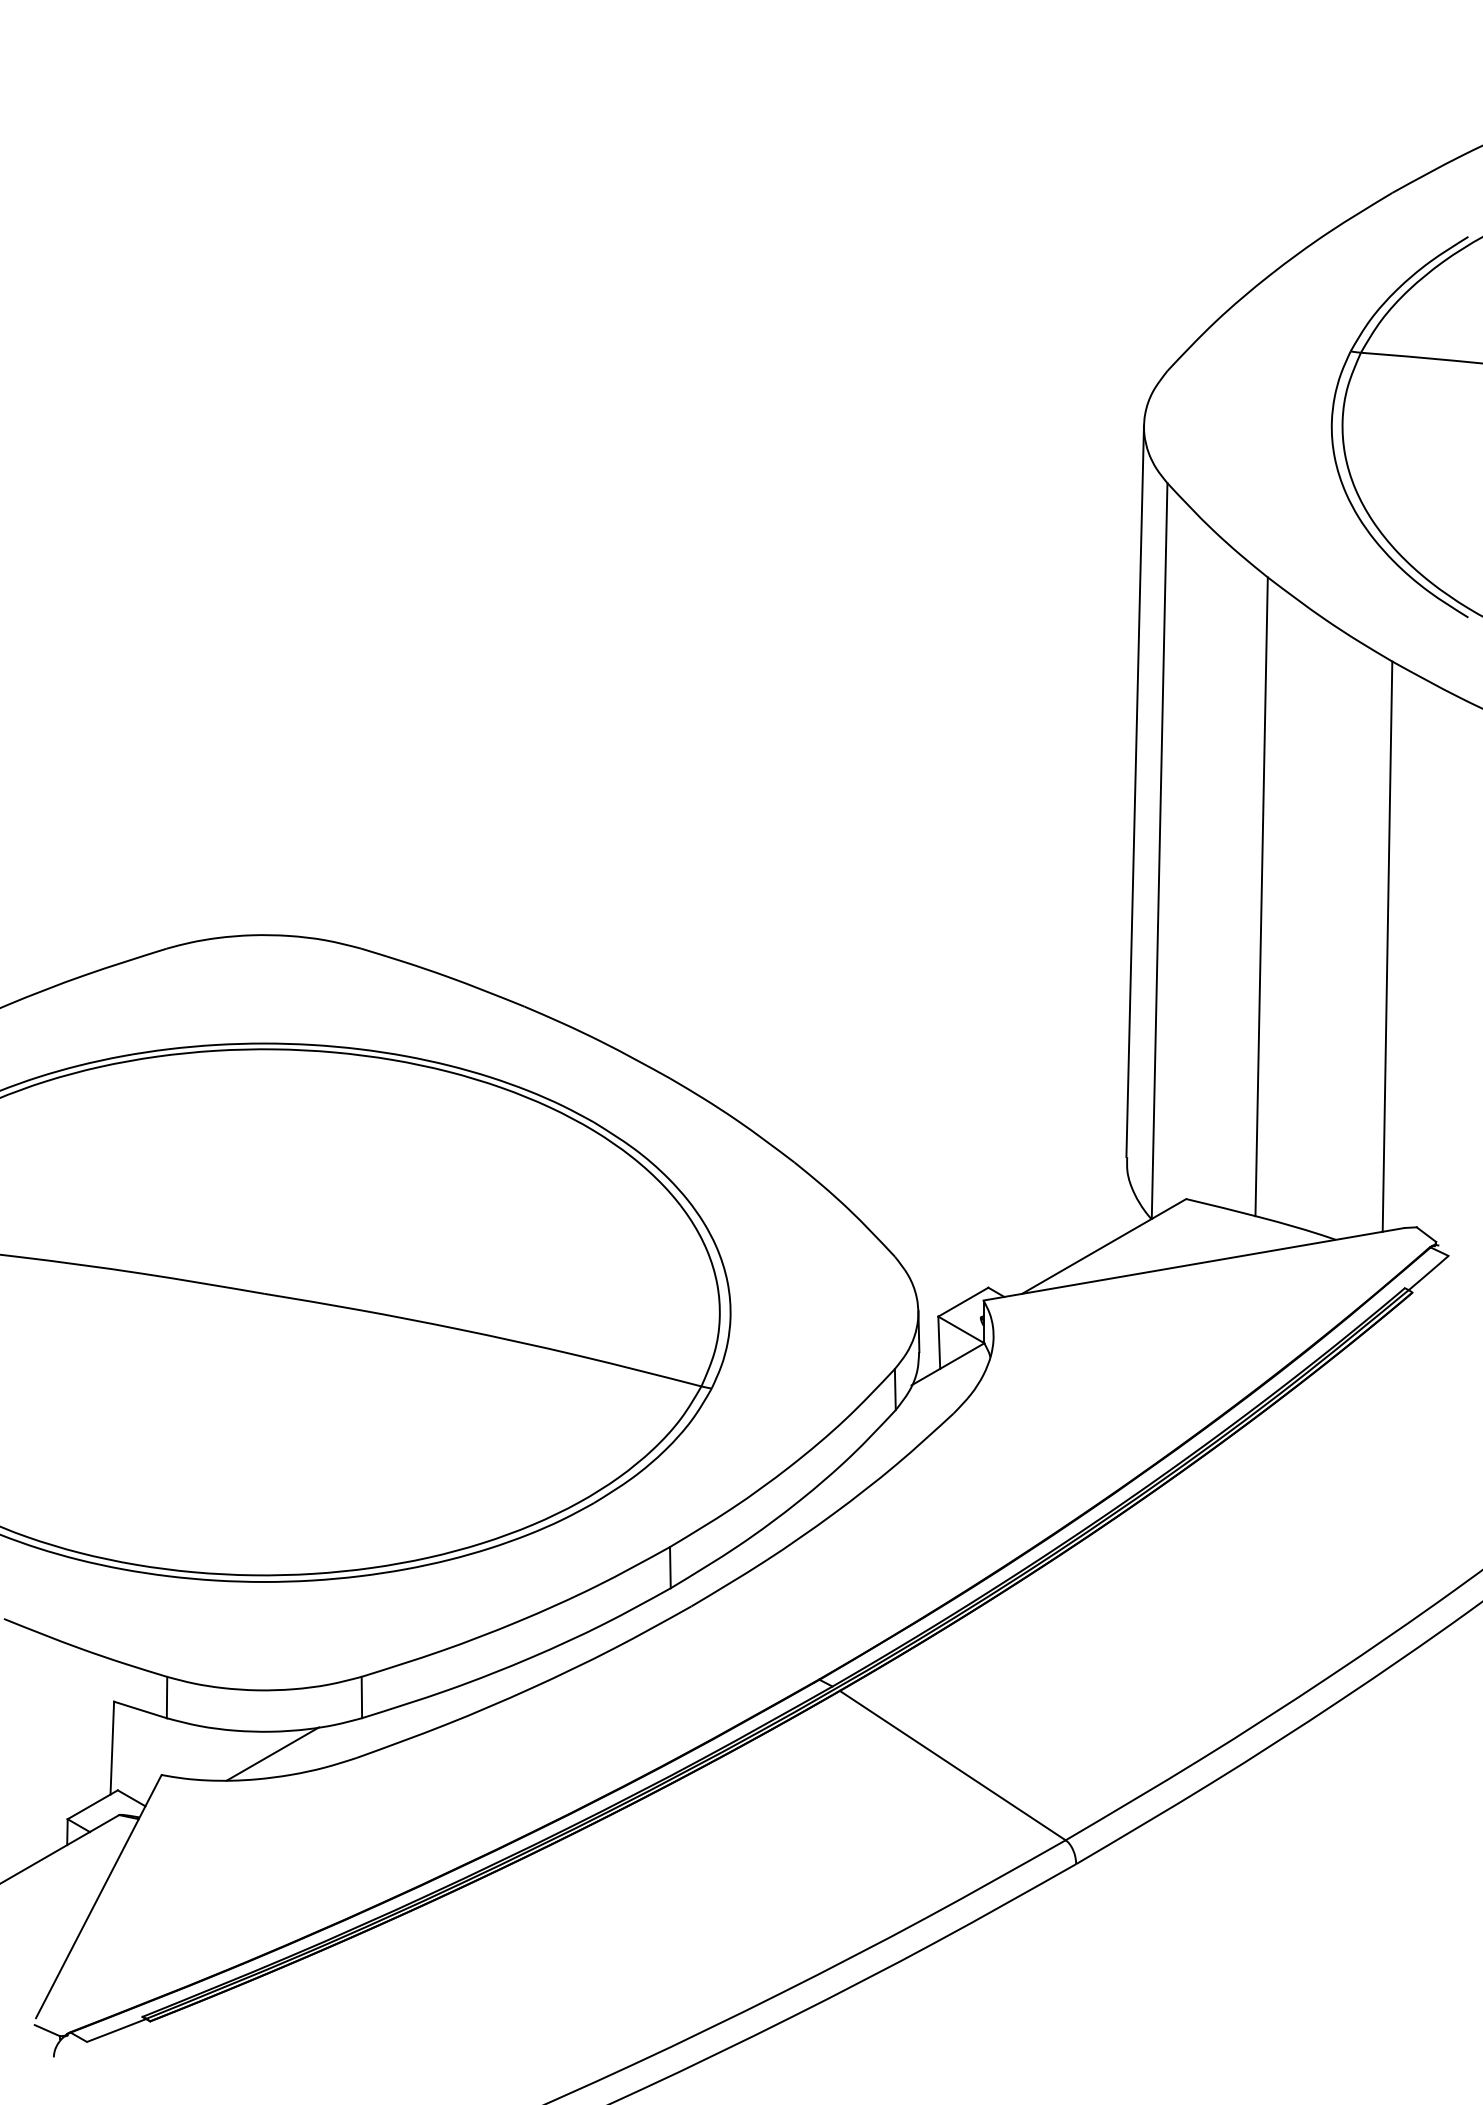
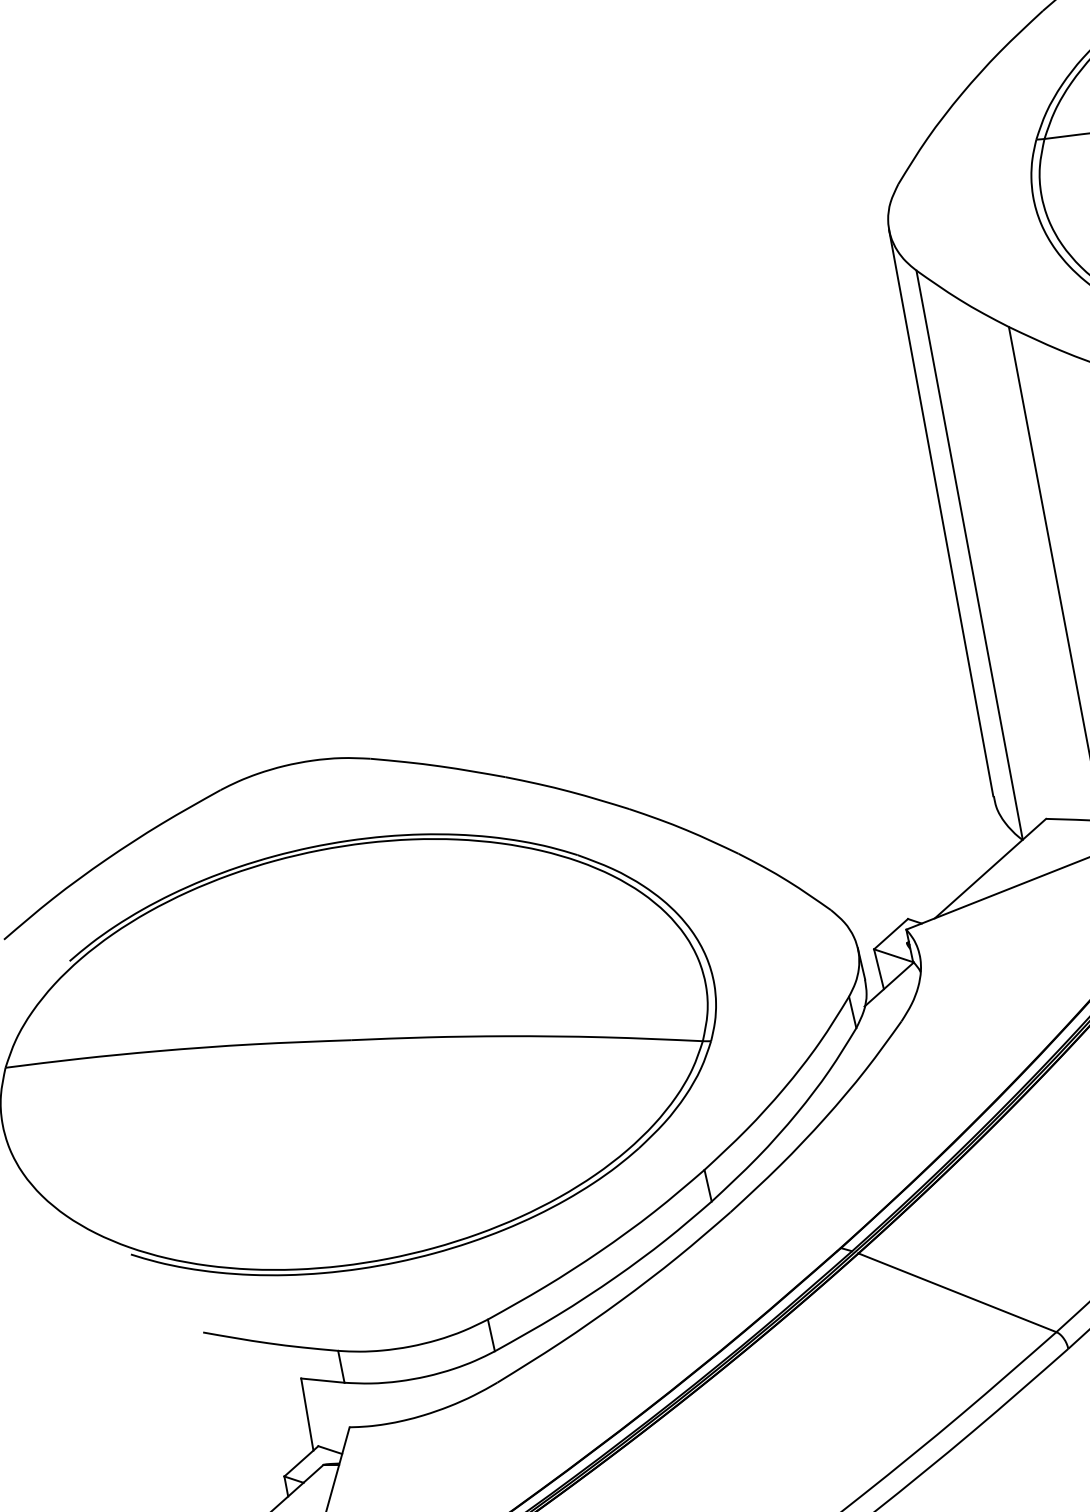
line: (272, 1753) -> (431, 1392), removed

